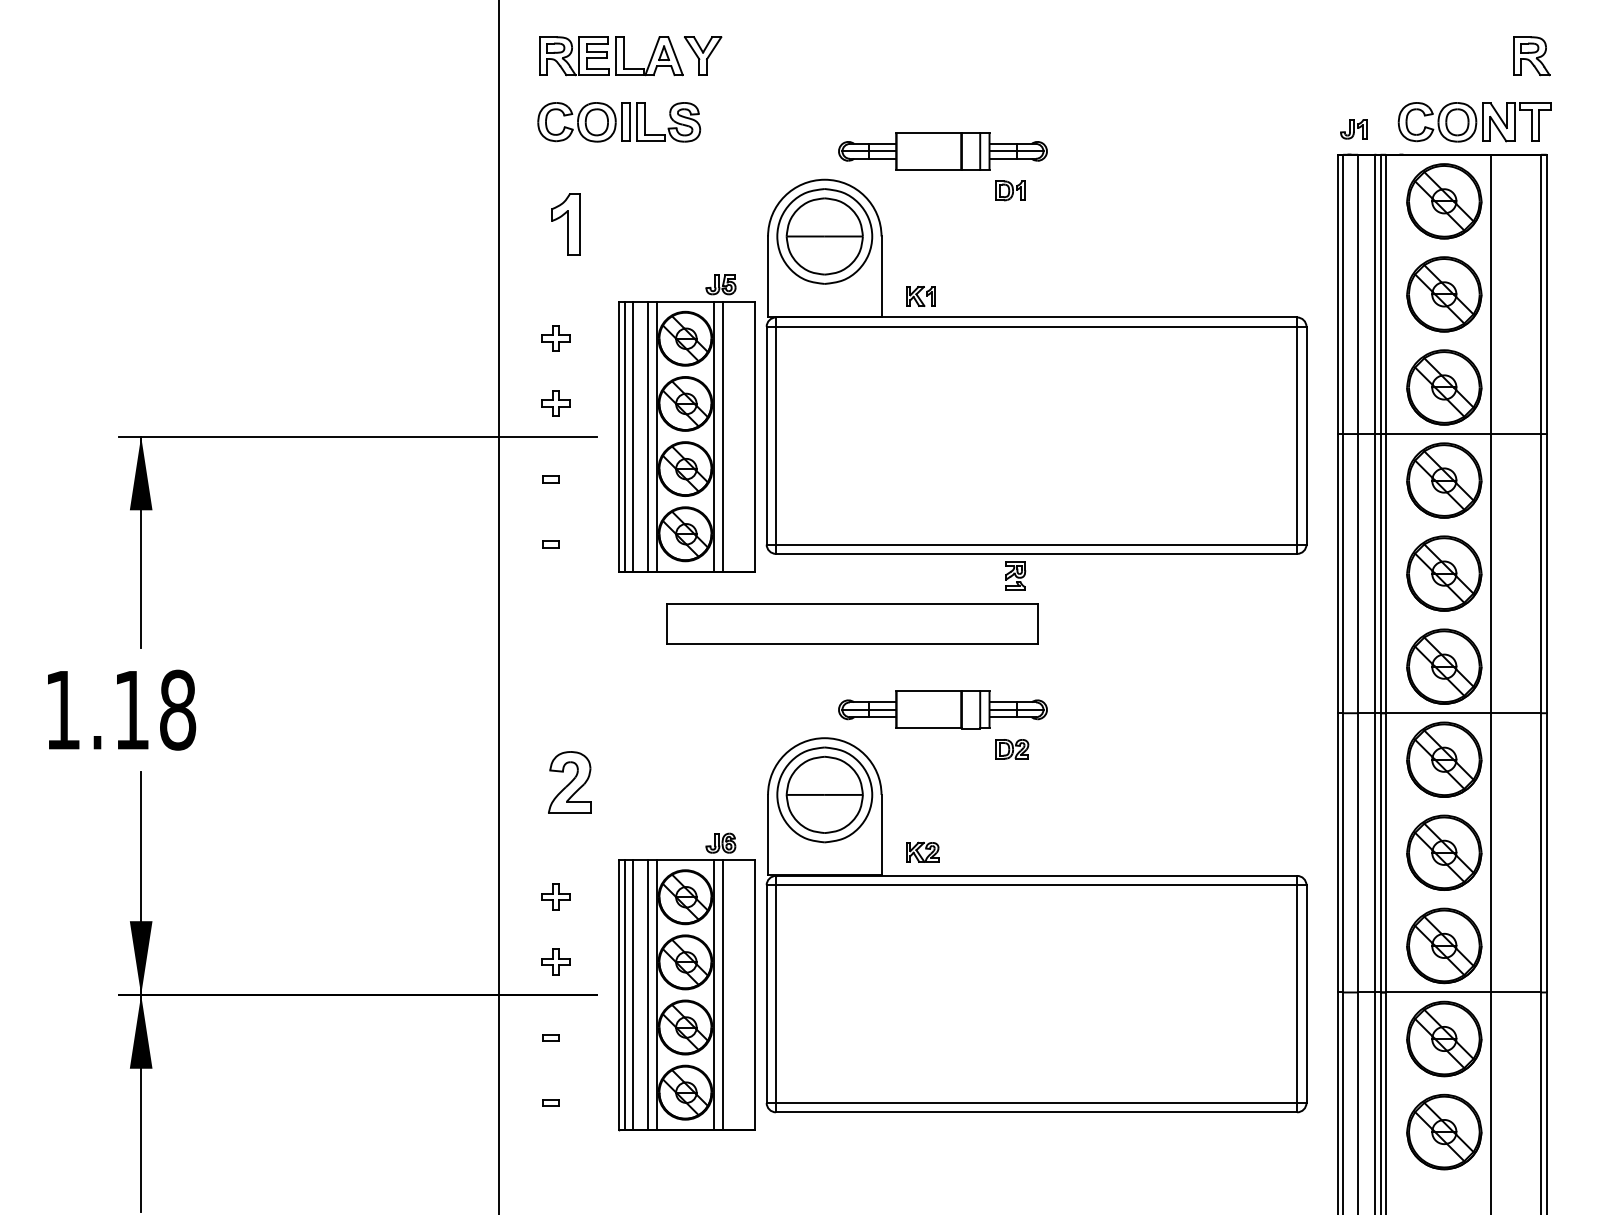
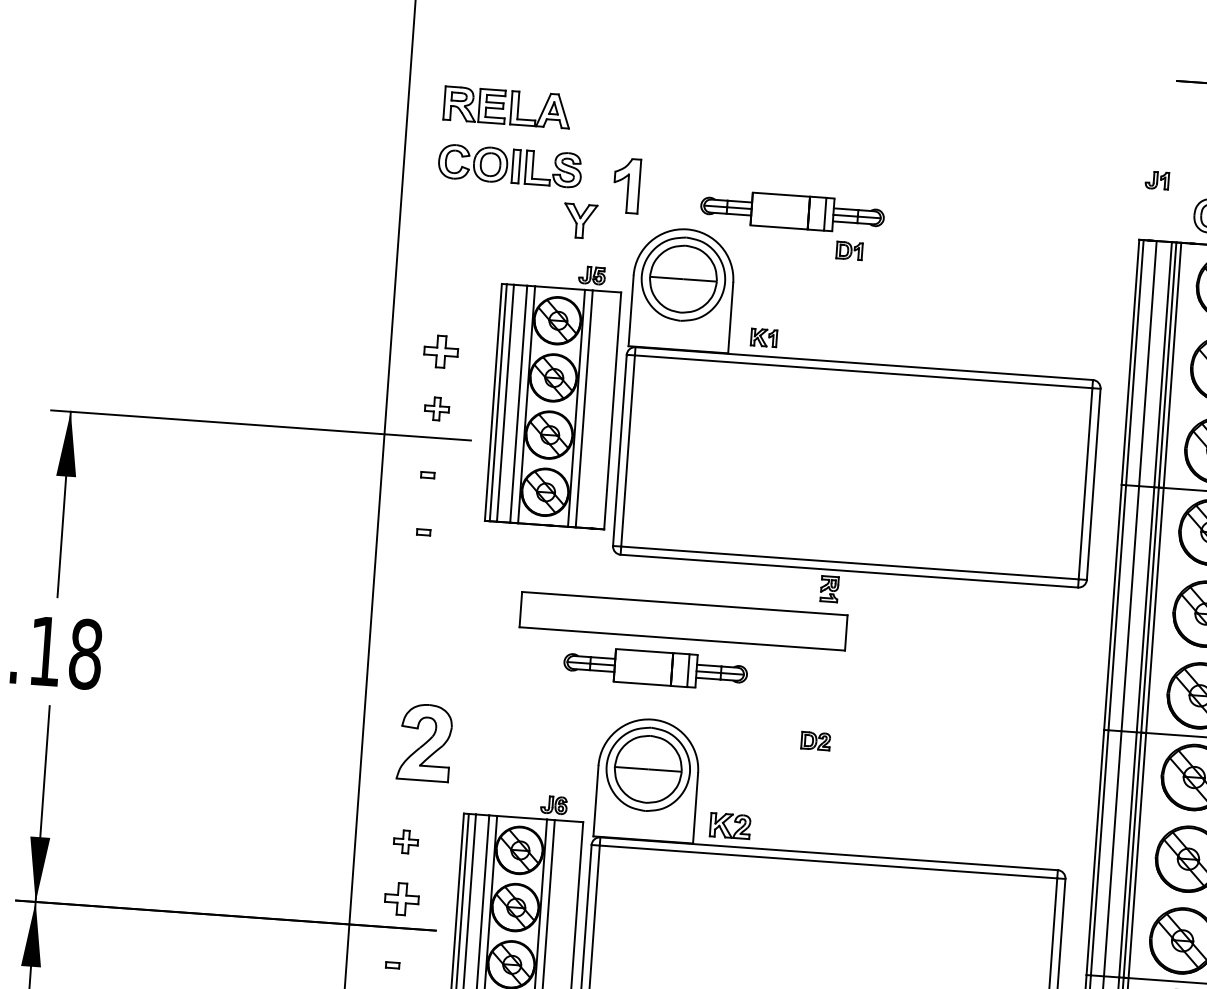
part: (703, 55) -> (580, 220), moved
part: (1353, 129) -> (1156, 180), moved
part: (565, 224) -> (626, 186), moved
part: (555, 338) -> (440, 351), size x1.4
part: (686, 423) -> (553, 395), moved
part: (942, 709) -> (655, 668), moved
part: (569, 782) -> (425, 742), size x1.4
part: (922, 851) -> (730, 825), size x1.4
part: (555, 961) -> (401, 898), size x1.4

